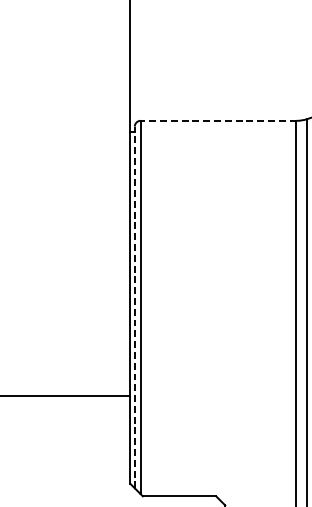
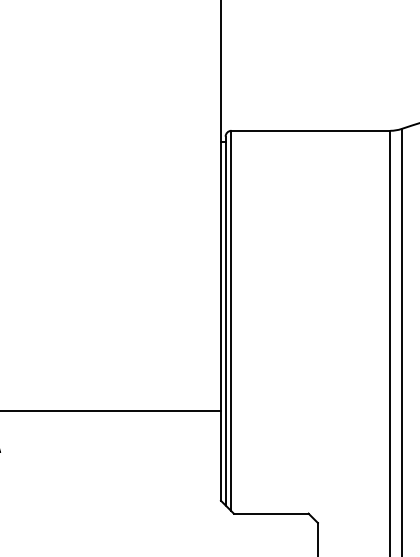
line: (218, 120) -> (310, 130), dashed -> solid
line: (134, 306) -> (225, 320), dashed -> solid

